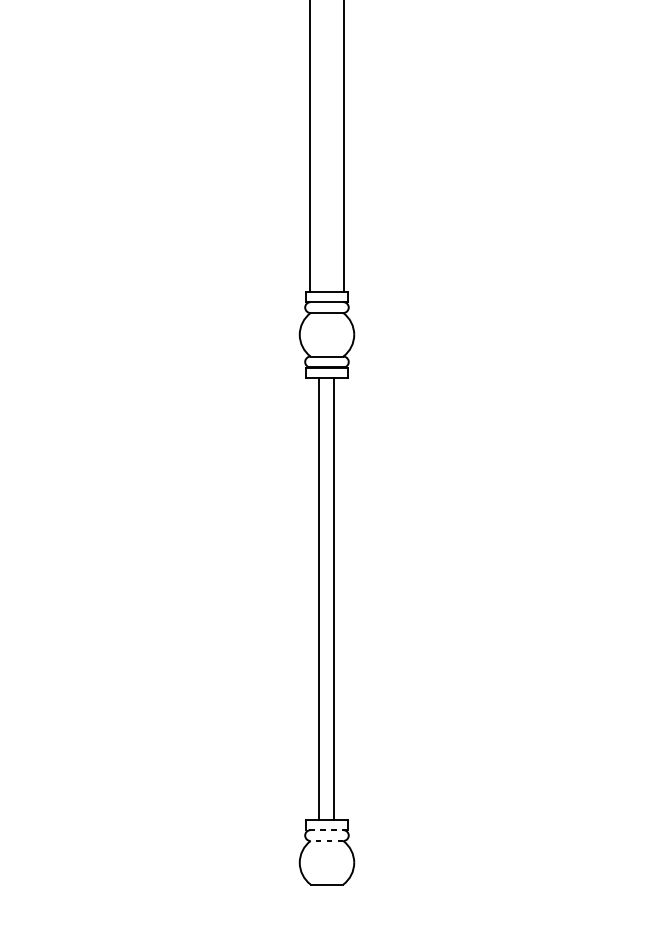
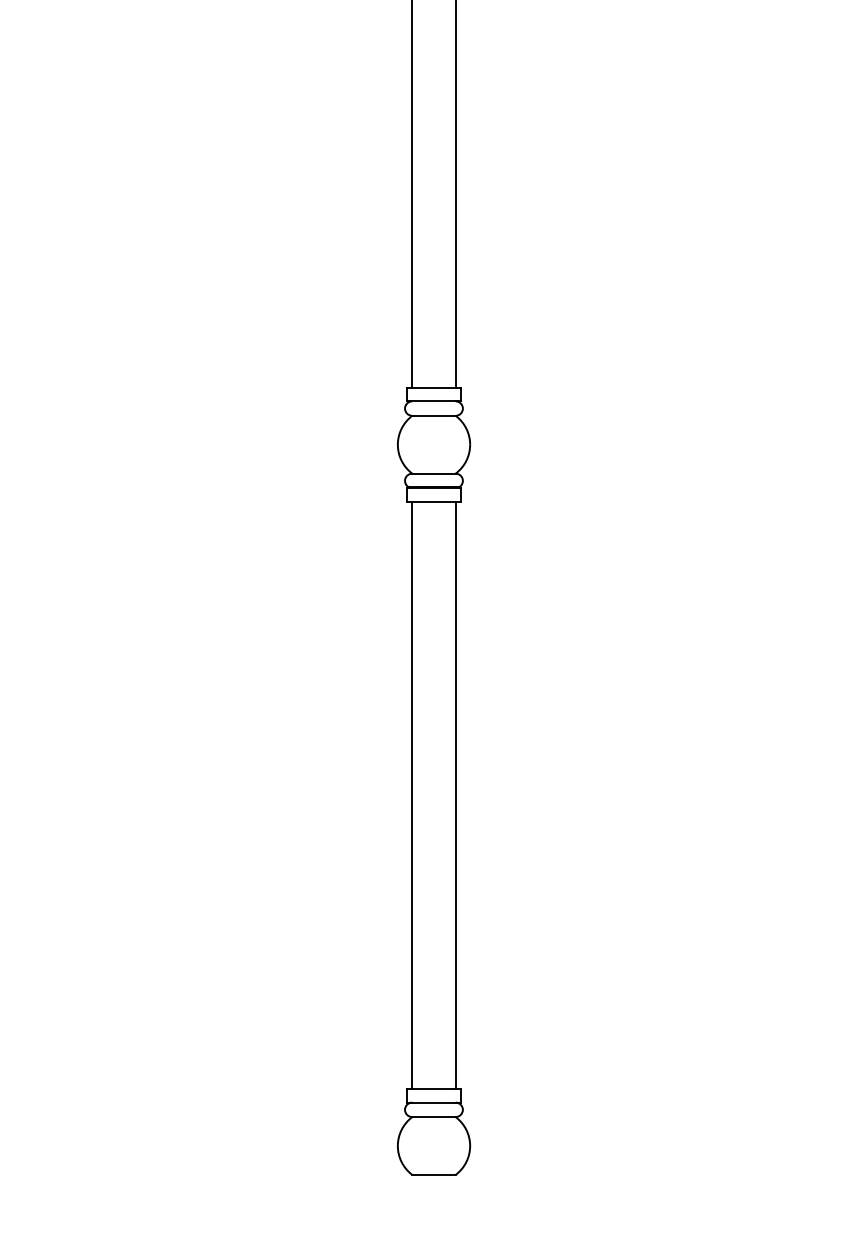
line: (319, 598) -> (456, 795), moved
line: (334, 598) -> (411, 795), moved
line: (326, 830) -> (433, 1102), dashed -> solid
line: (326, 841) -> (433, 1117), dashed -> solid

